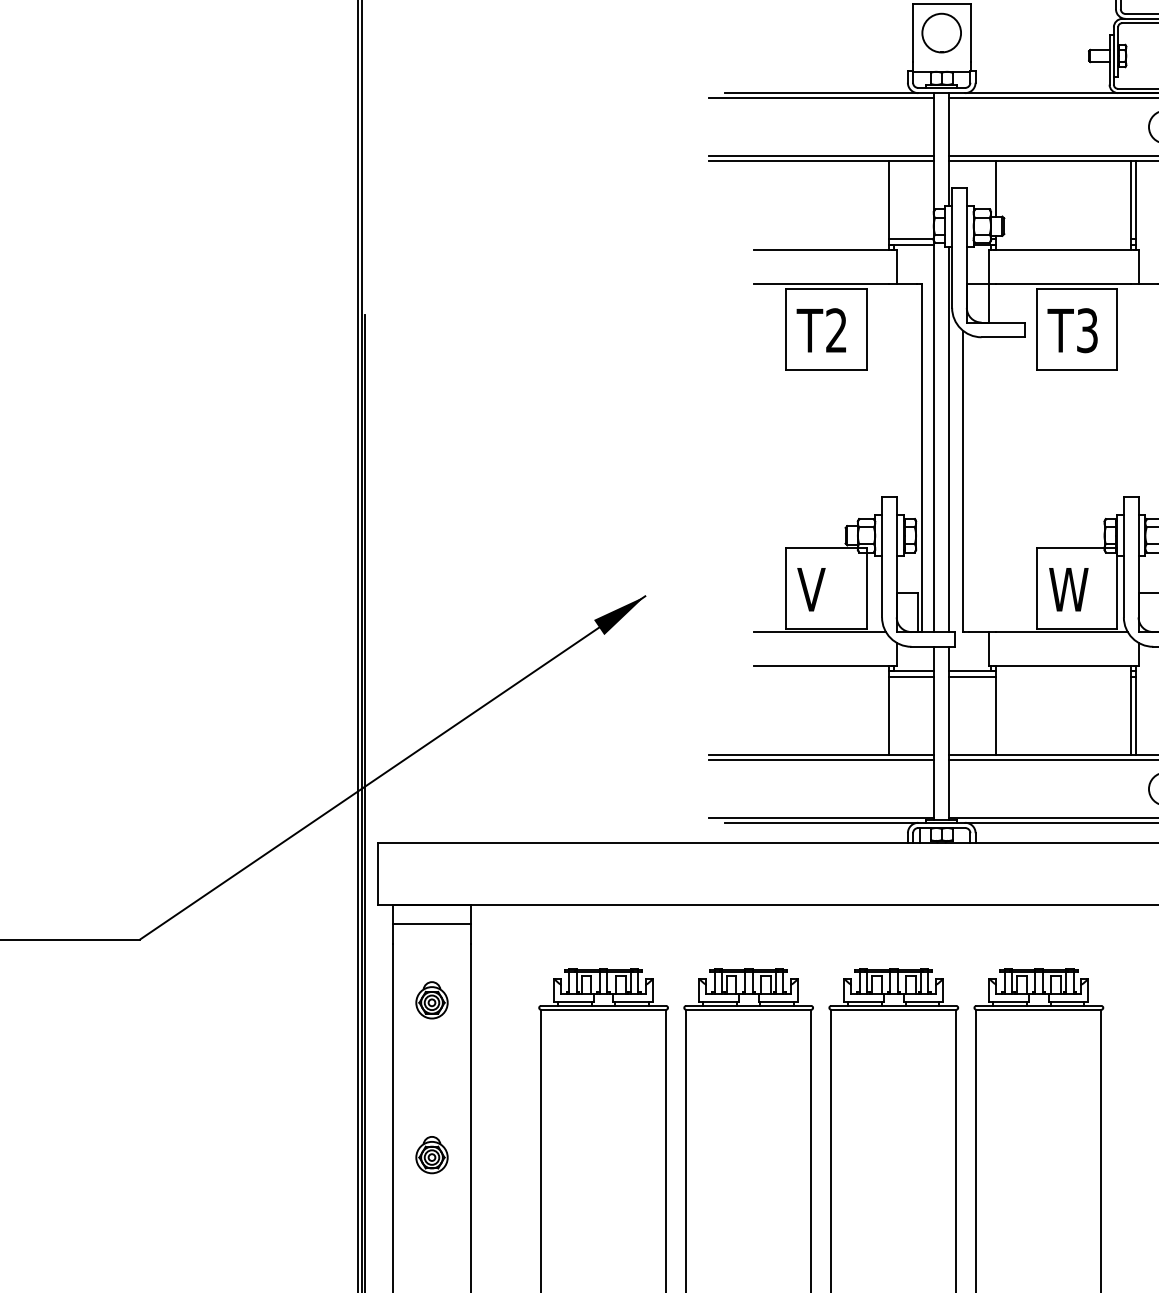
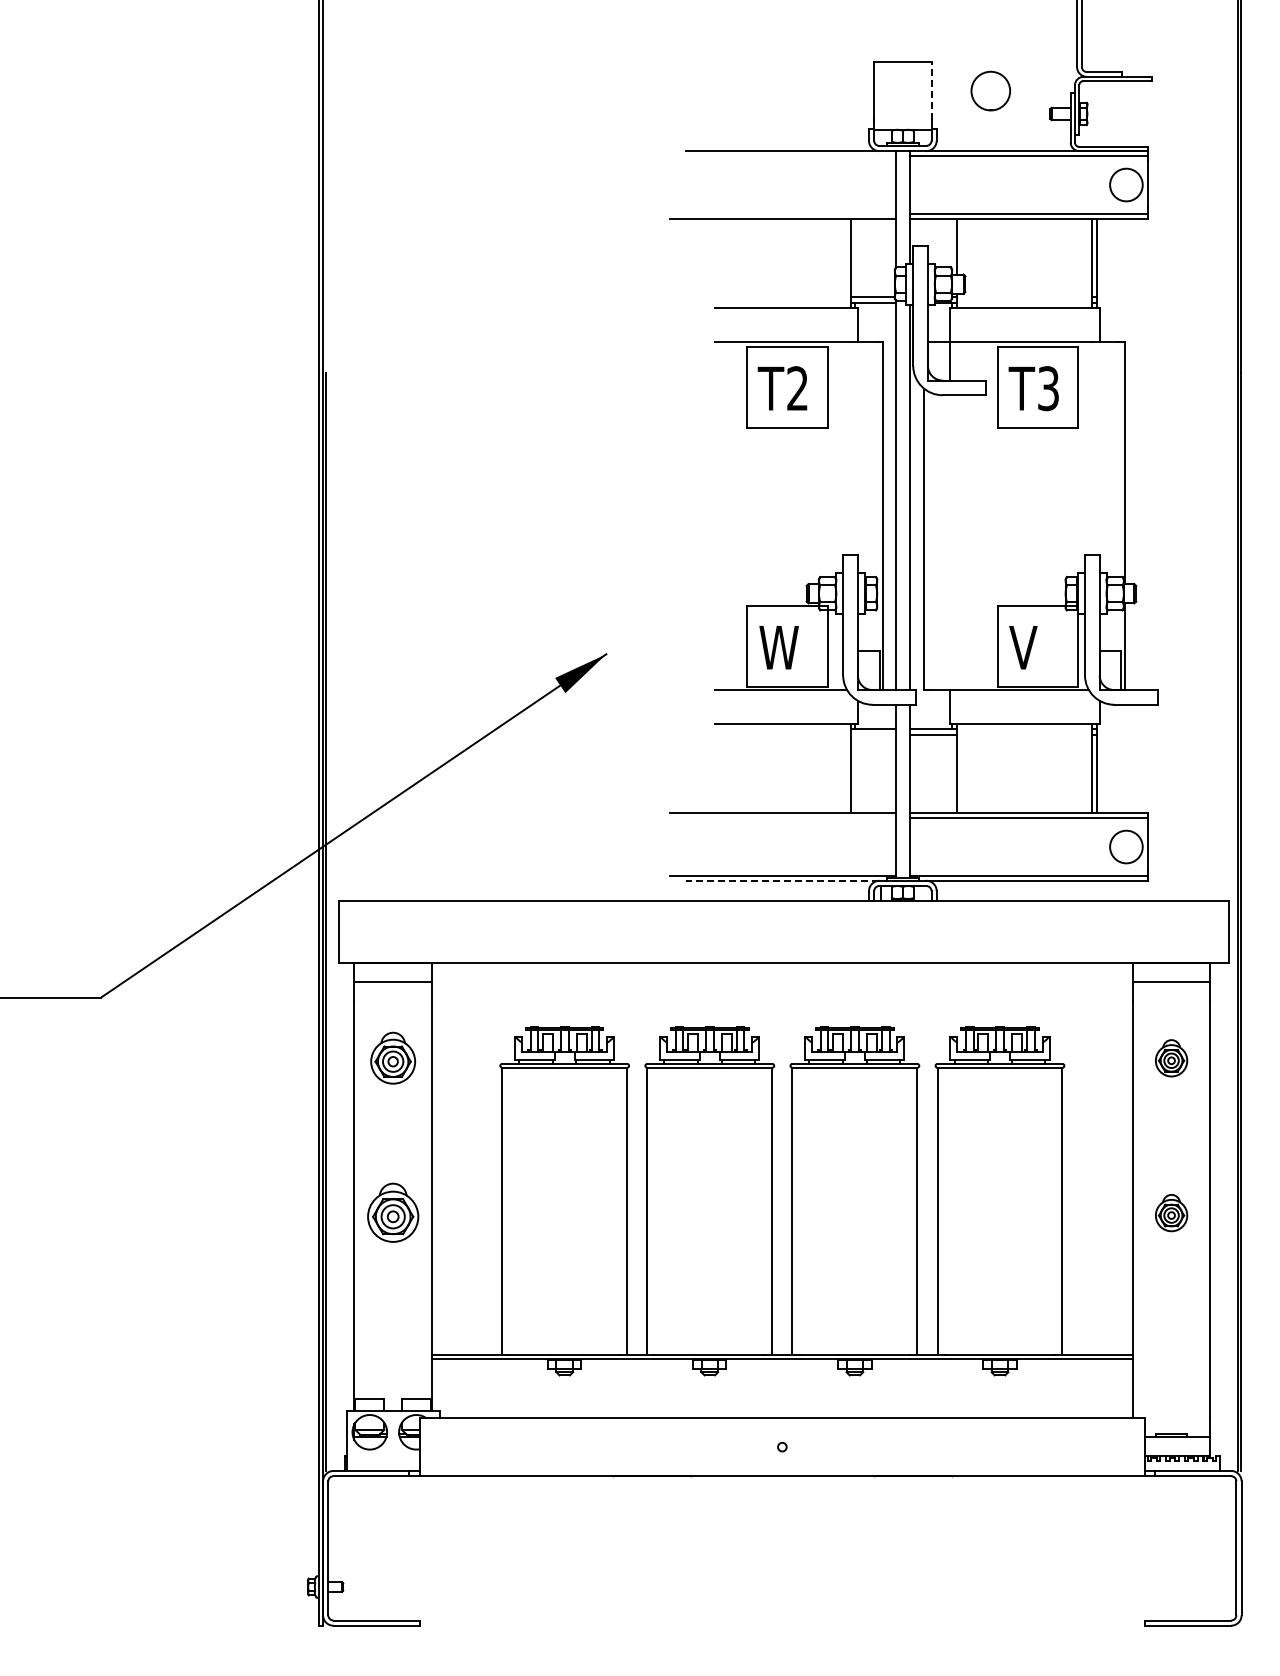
part: (941, 32) -> (990, 90), moved
line: (970, 32) -> (931, 90), solid -> dashed
line: (821, 98) -> (782, 156), removed
line: (821, 155) -> (782, 213), removed
text: (817, 589) -> (778, 647), V -> W
text: (1068, 589) -> (1029, 647), W -> V
line: (911, 676) -> (872, 734), removed
line: (821, 760) -> (782, 818), removed
line: (821, 822) -> (782, 880), solid -> dashed
part: (431, 1000) -> (392, 1058), size x1.4
part: (431, 1155) -> (392, 1213), size x1.6

